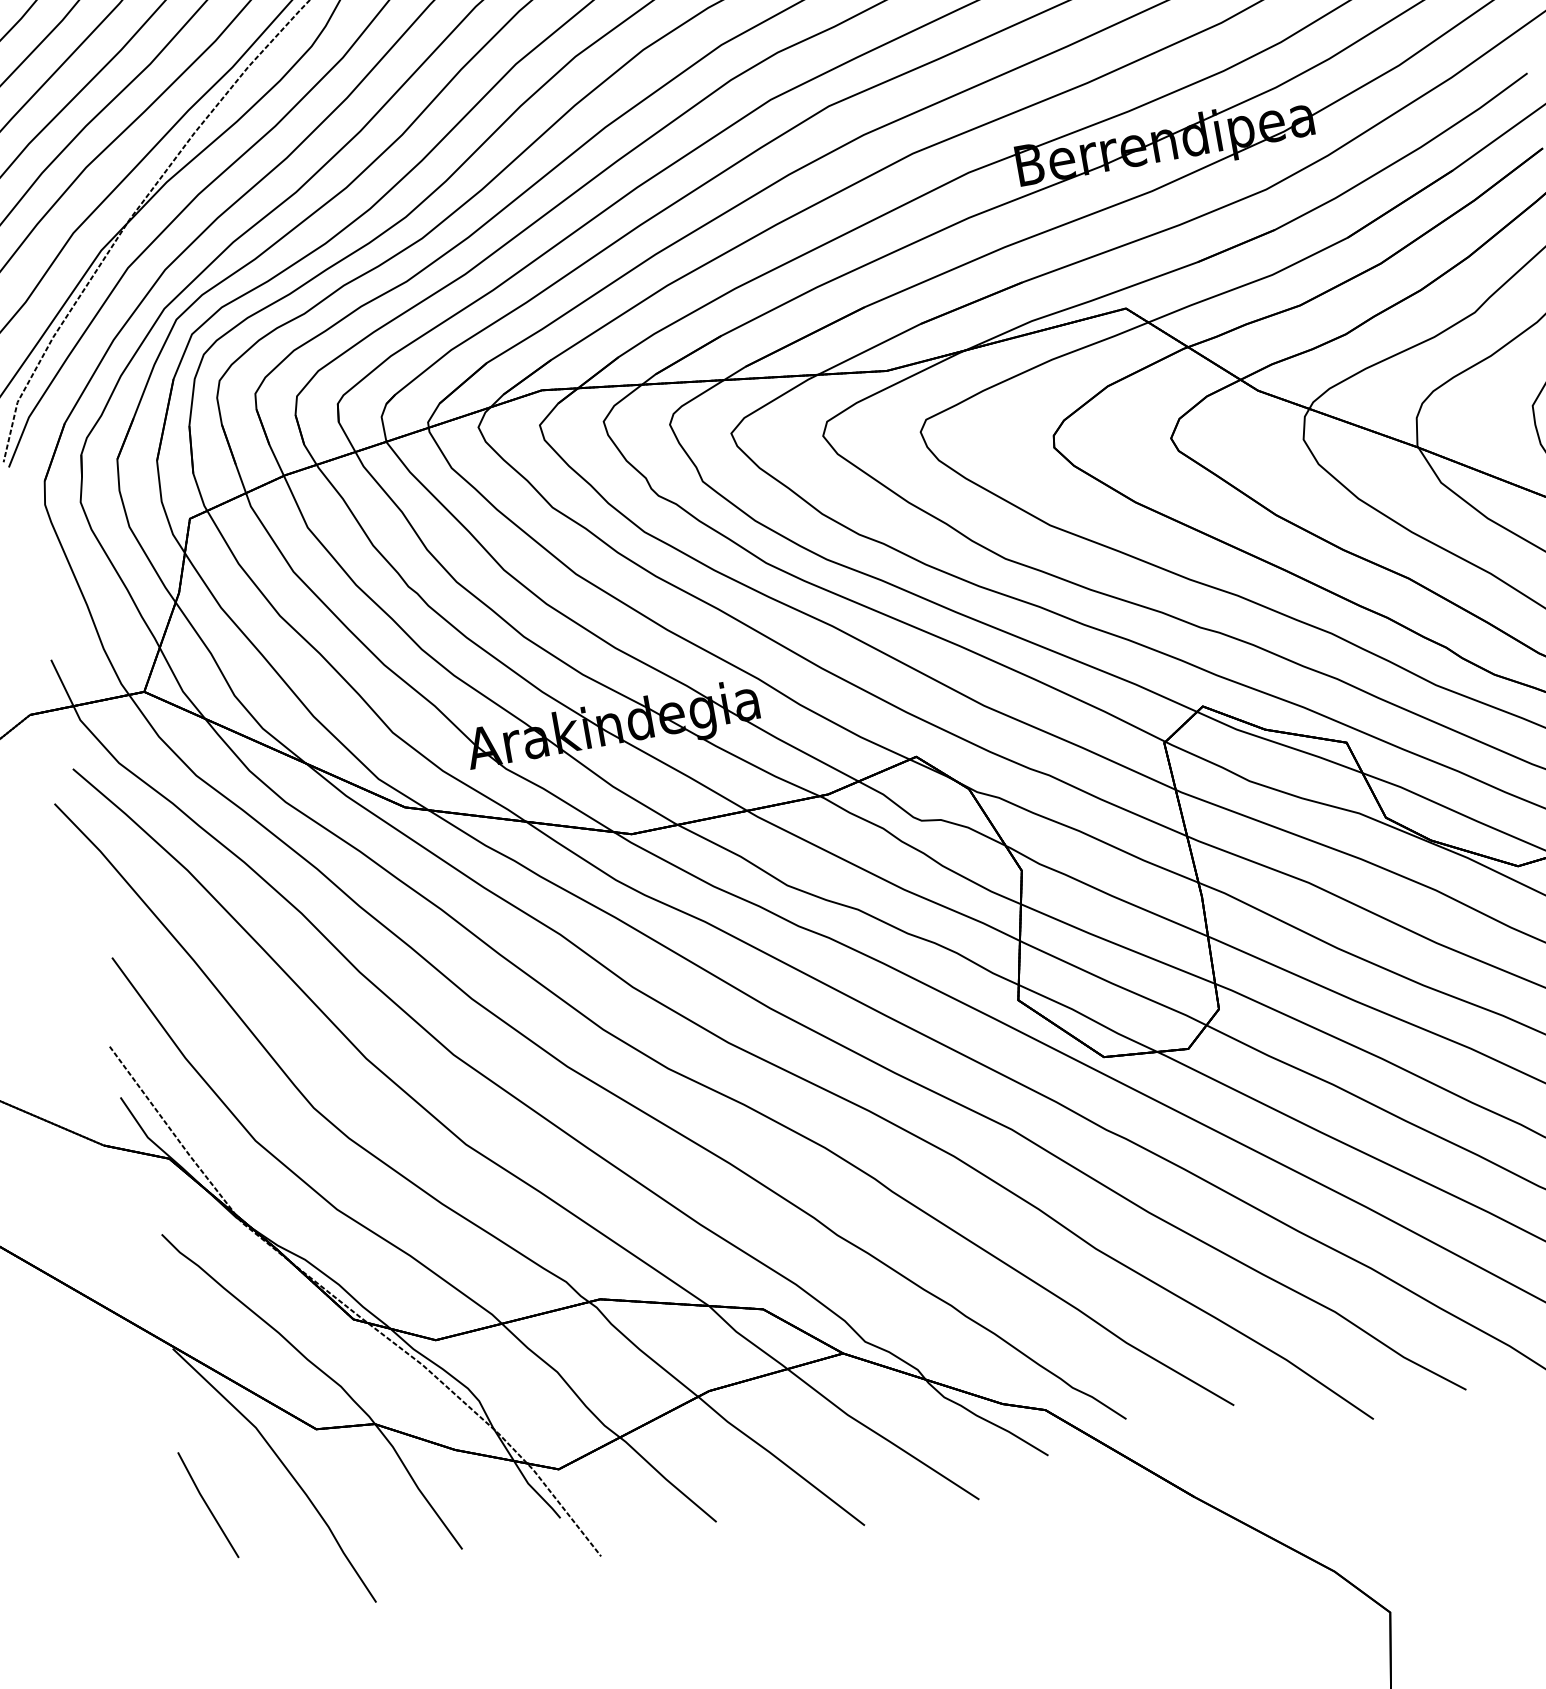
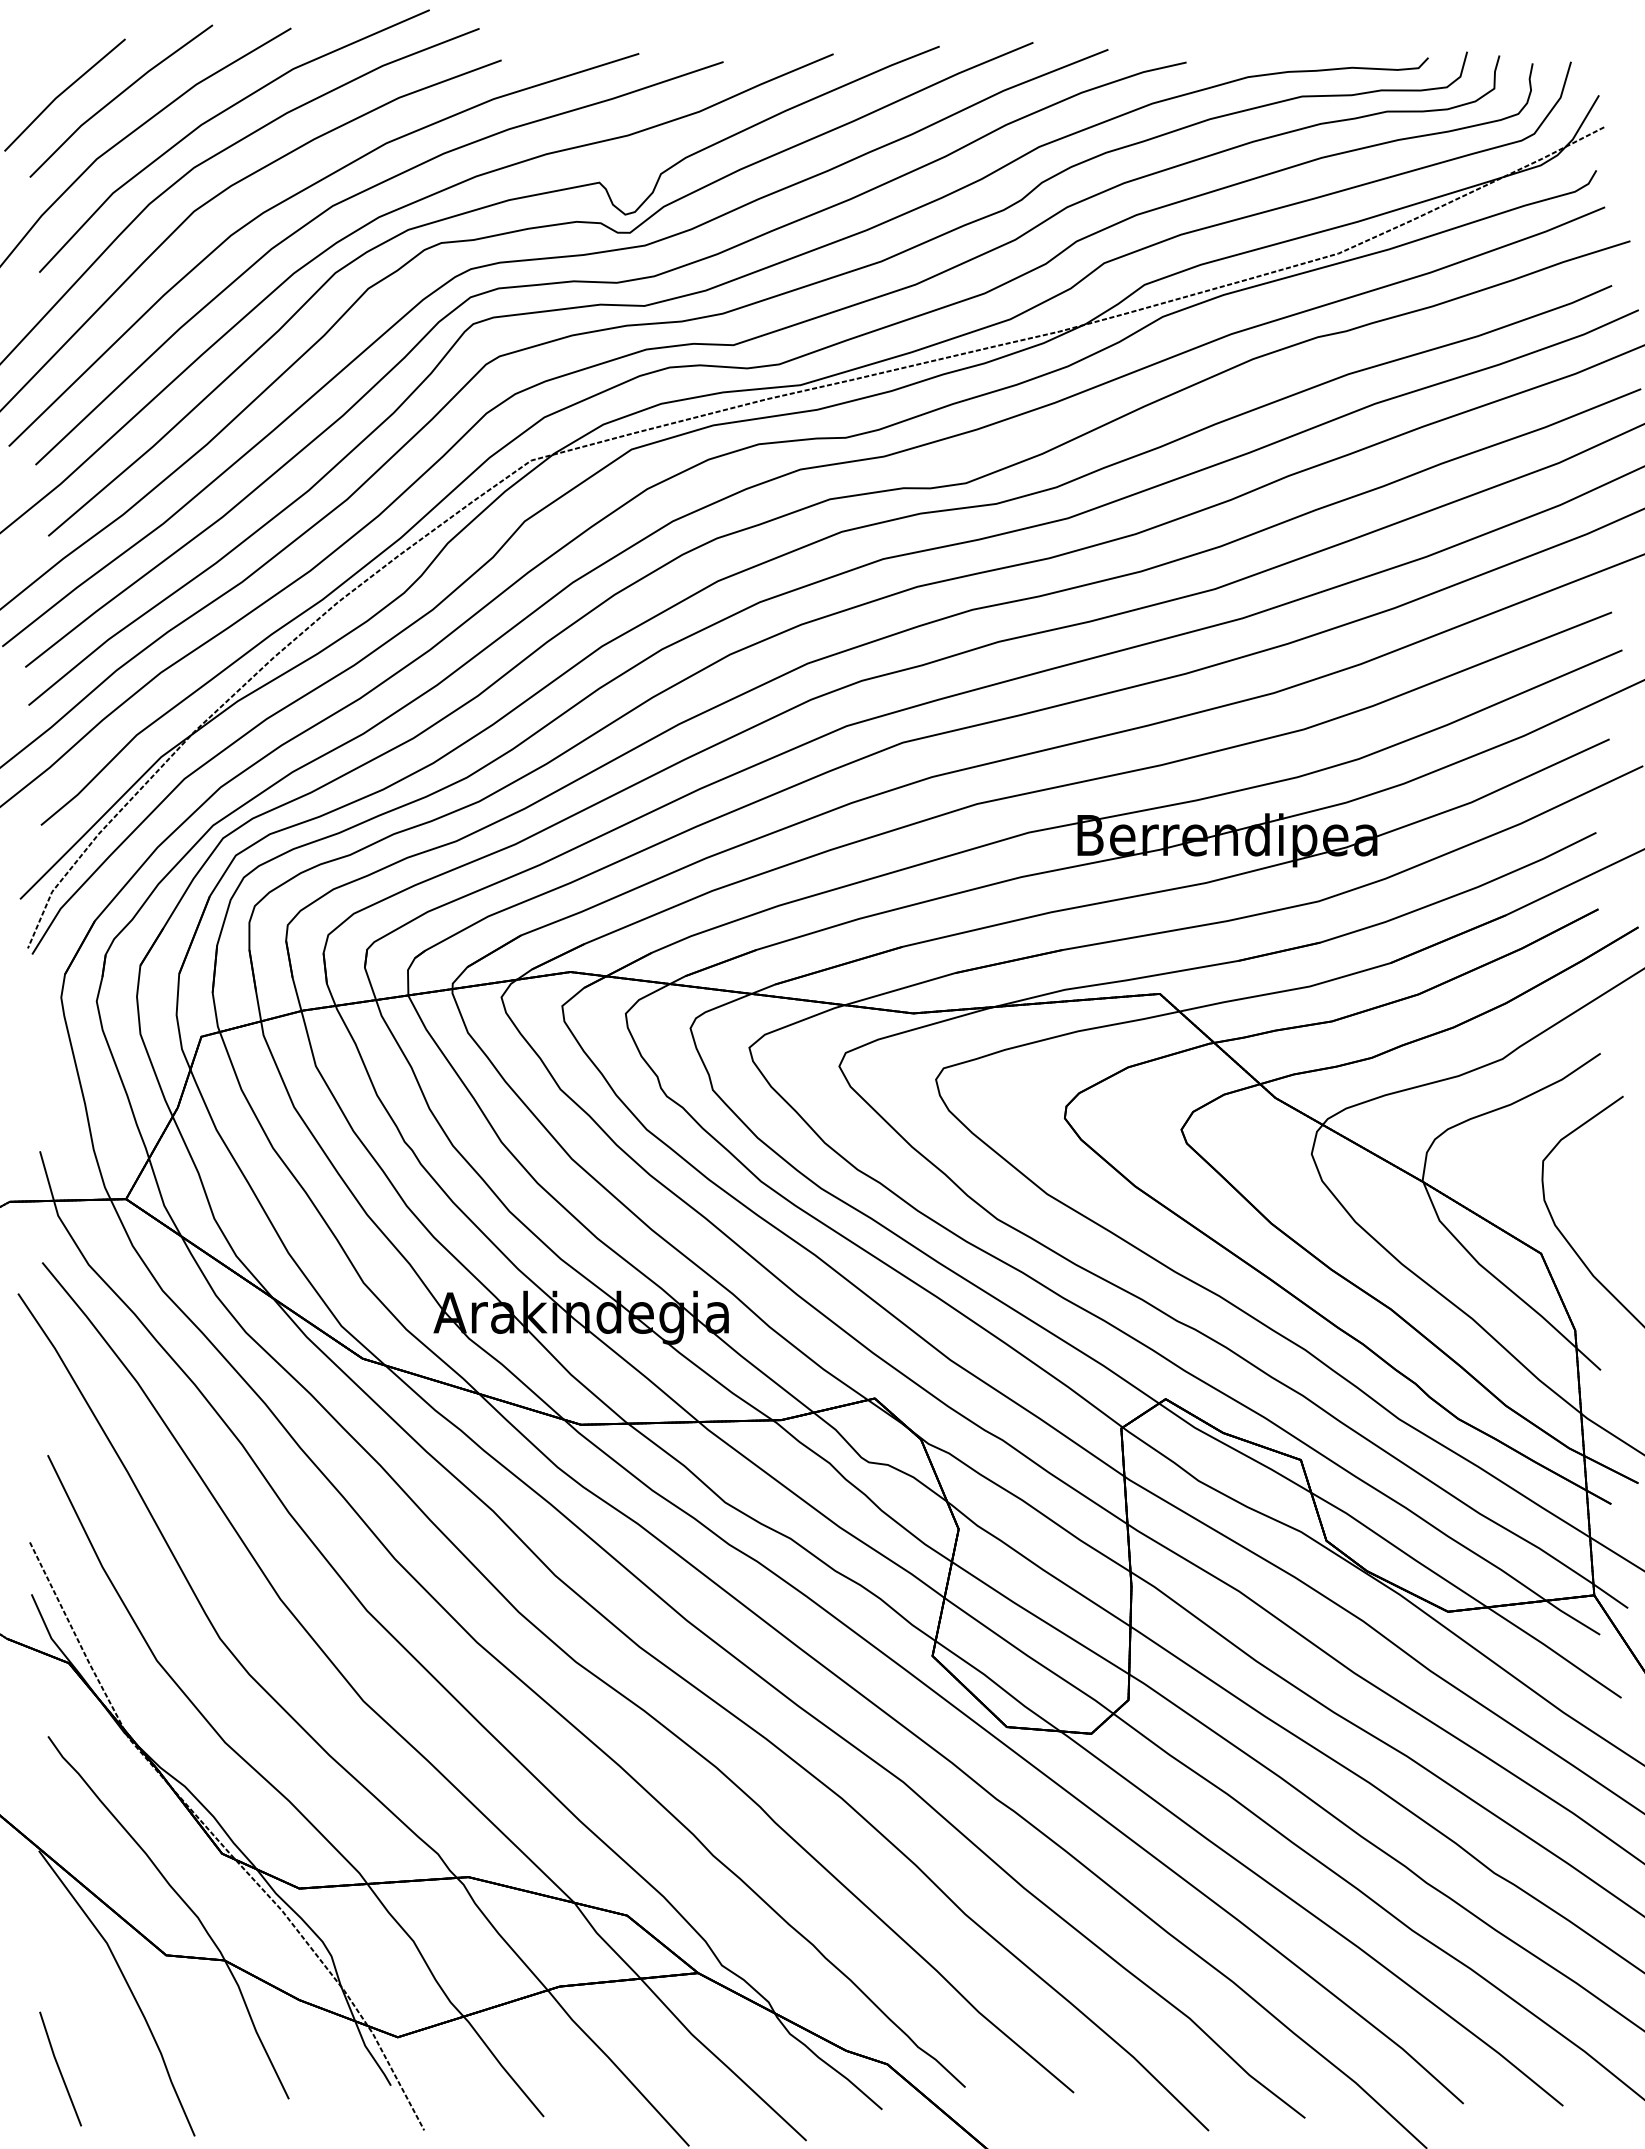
part: (208, 1504) -> (60, 2068), moved

